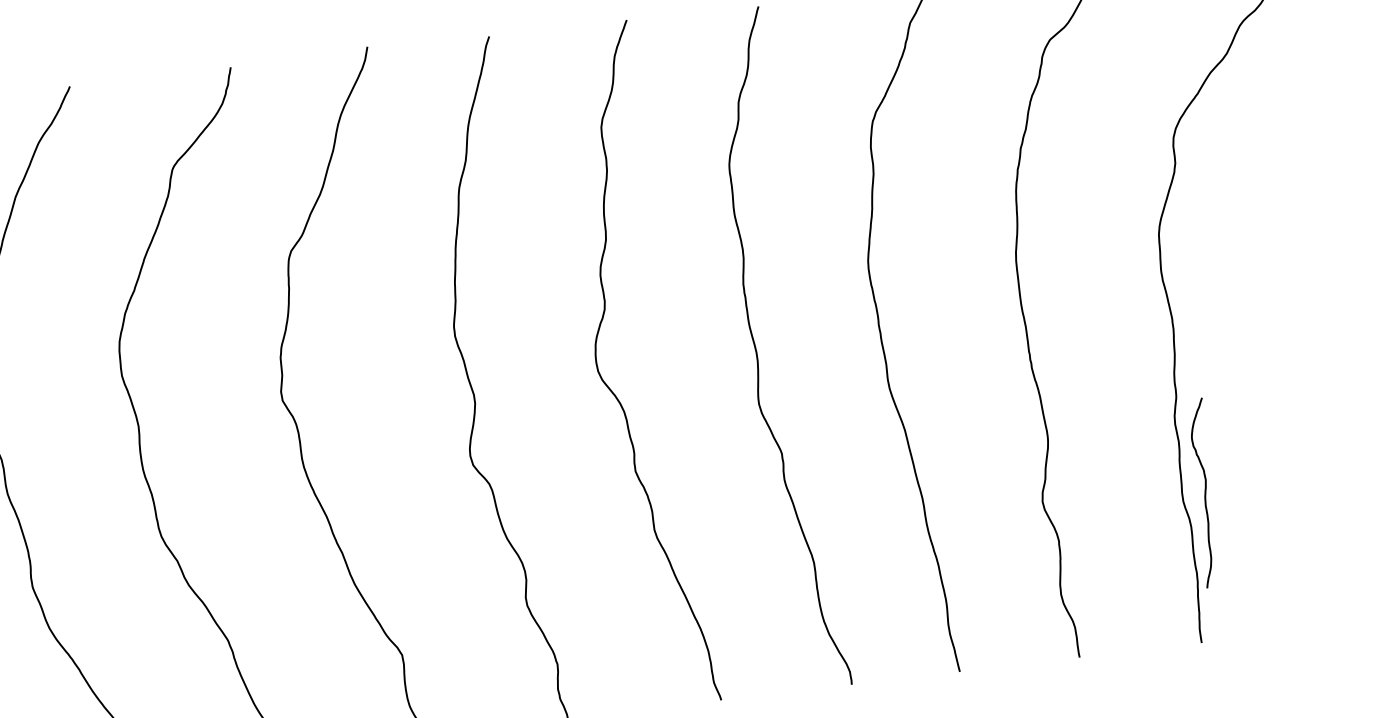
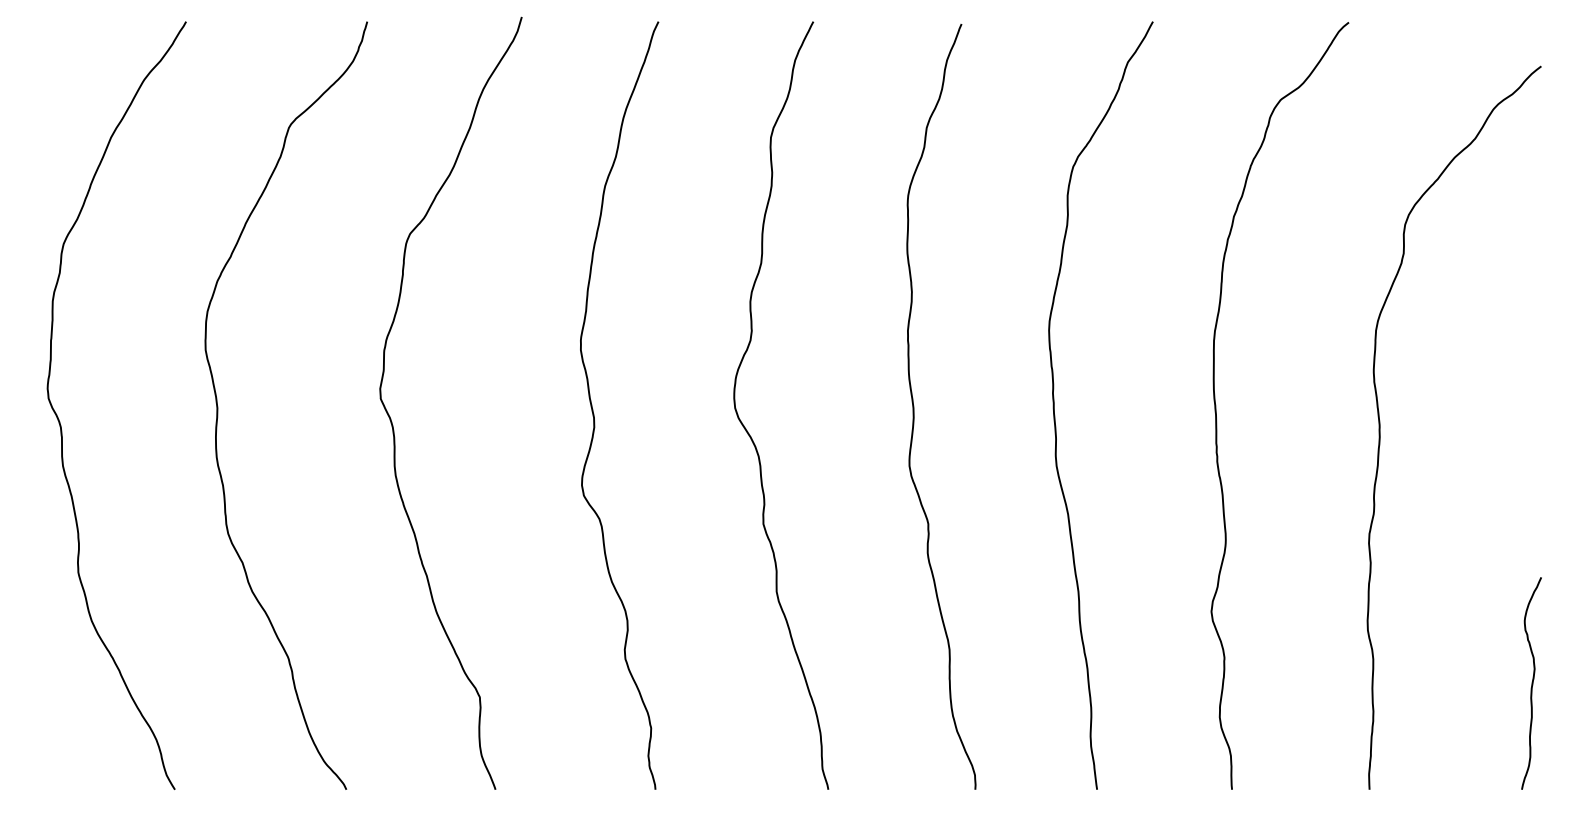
curve: (1204, 493) -> (1531, 683), moved

